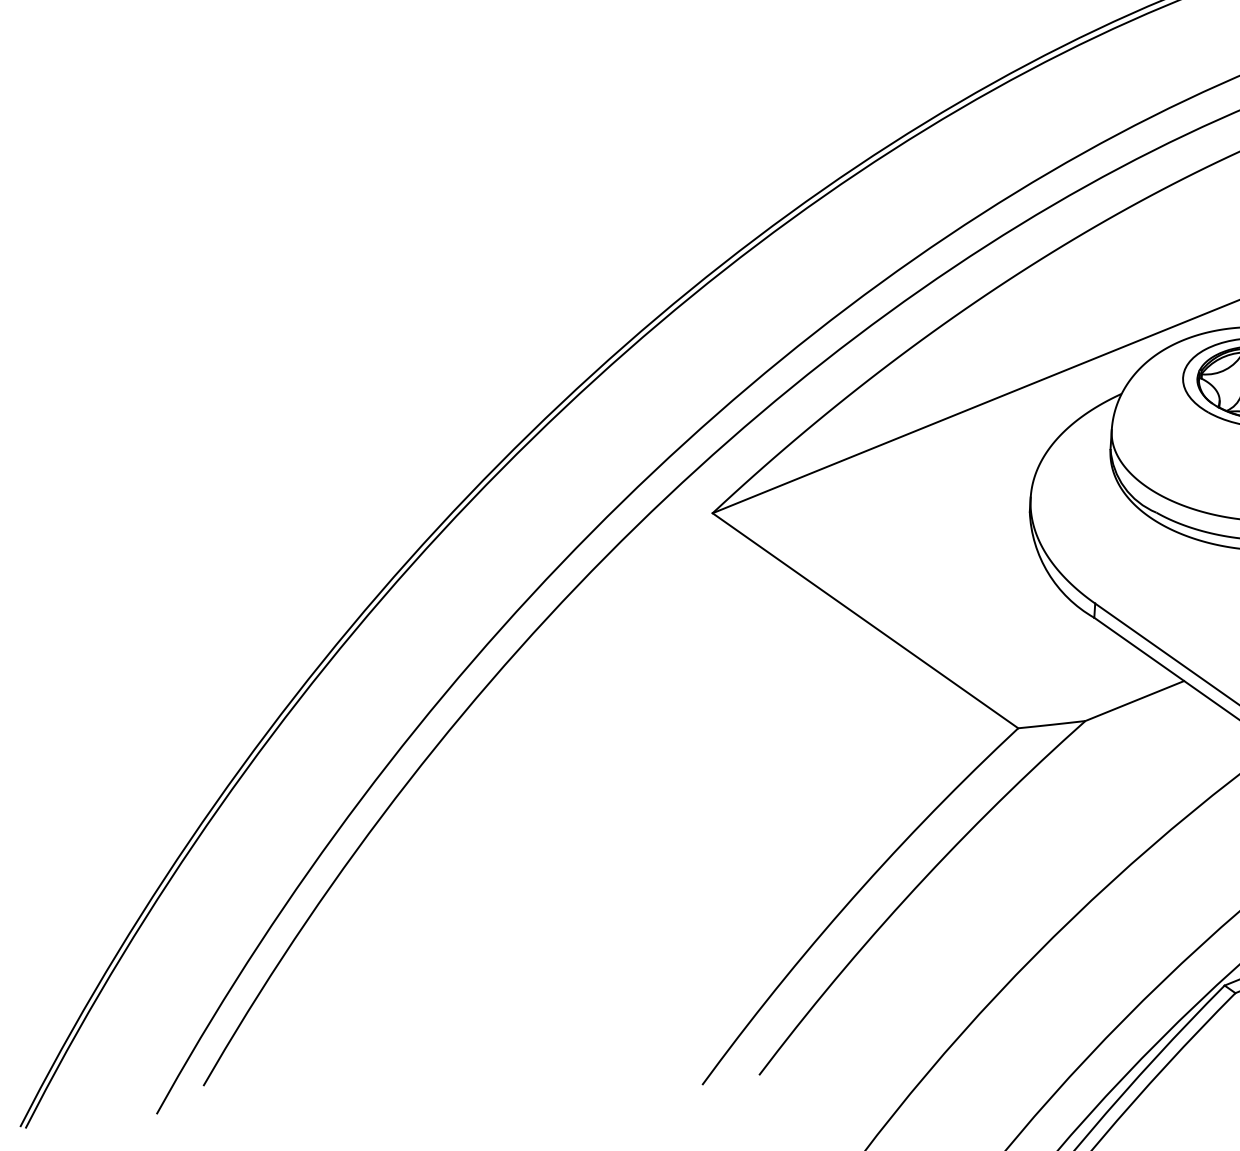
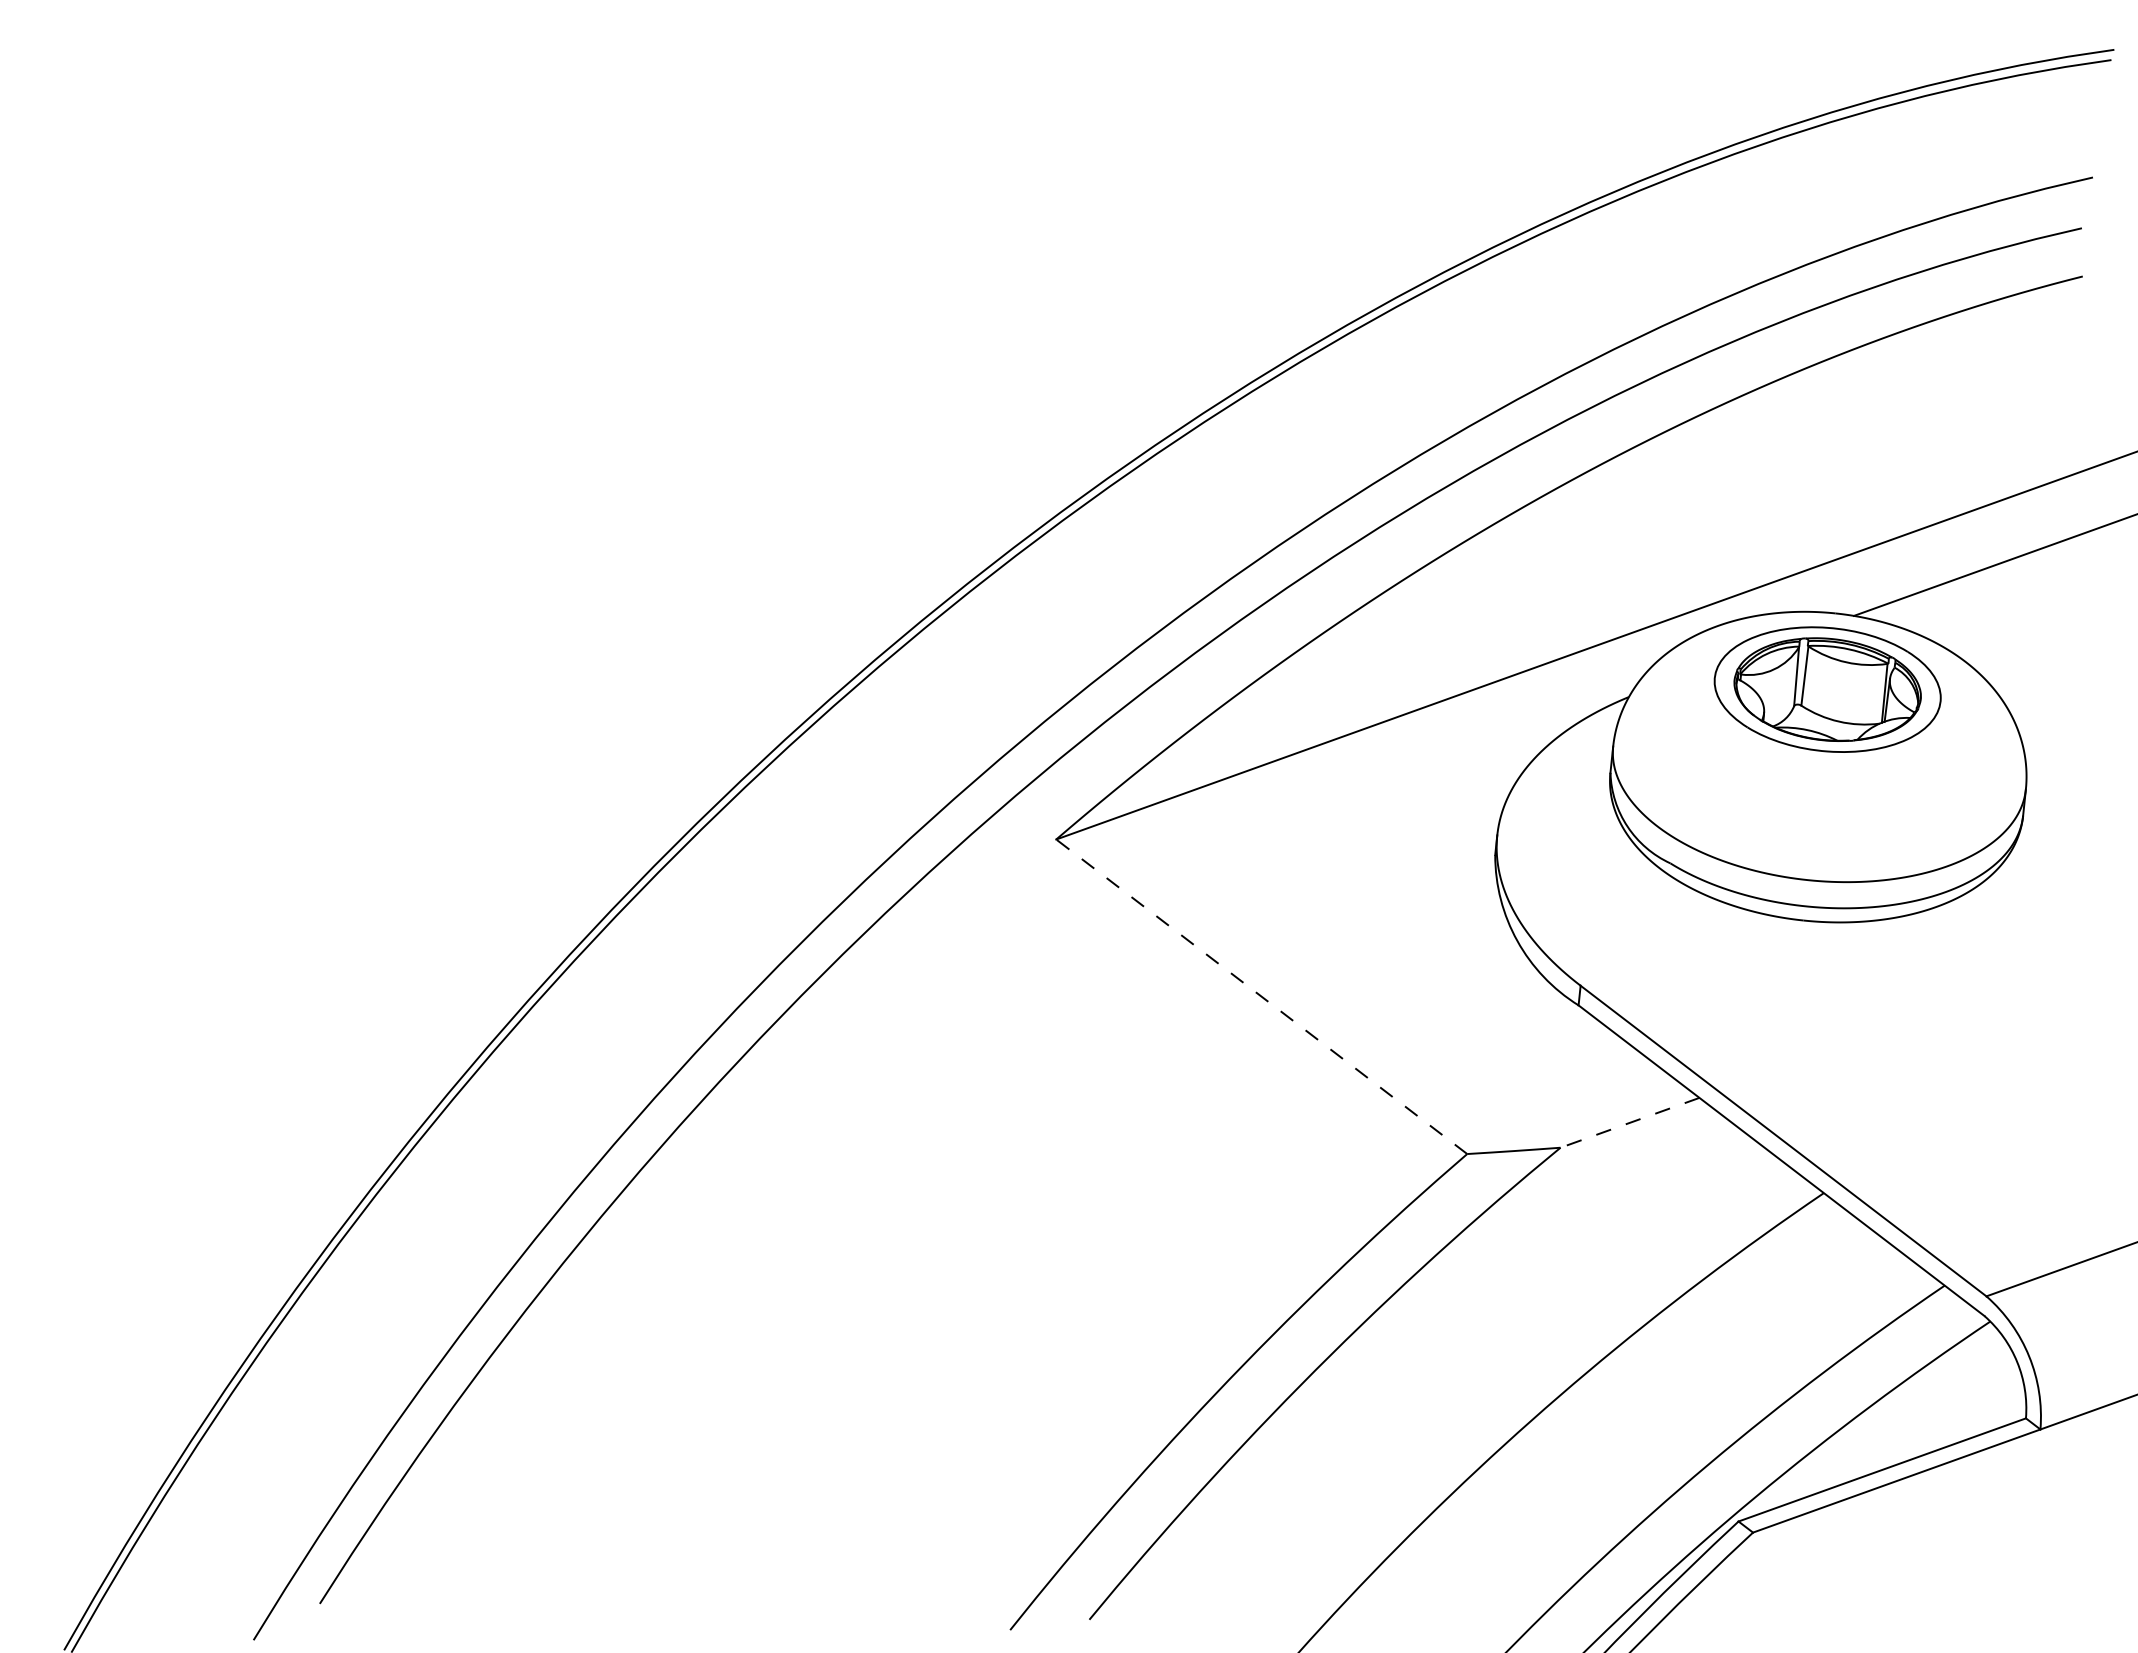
line: (865, 620) -> (1261, 996), solid -> dashed
line: (1135, 700) -> (1630, 1122), solid -> dashed

